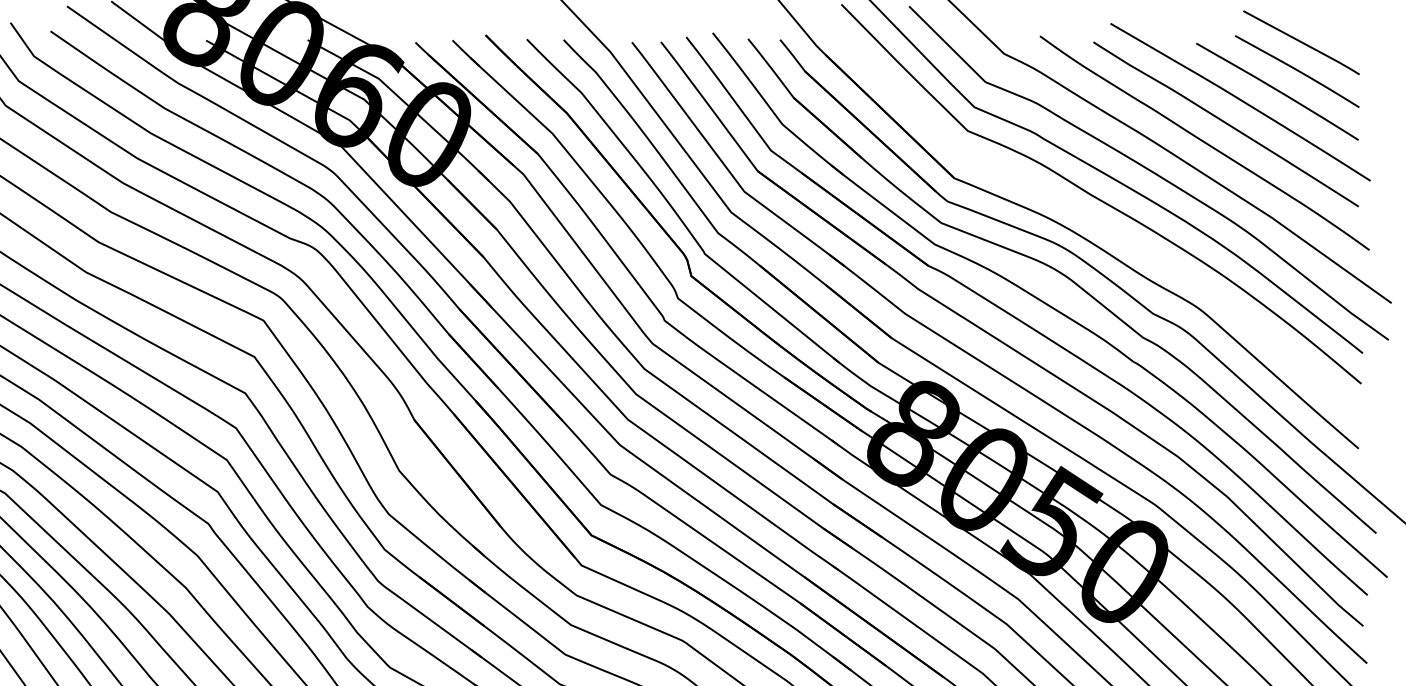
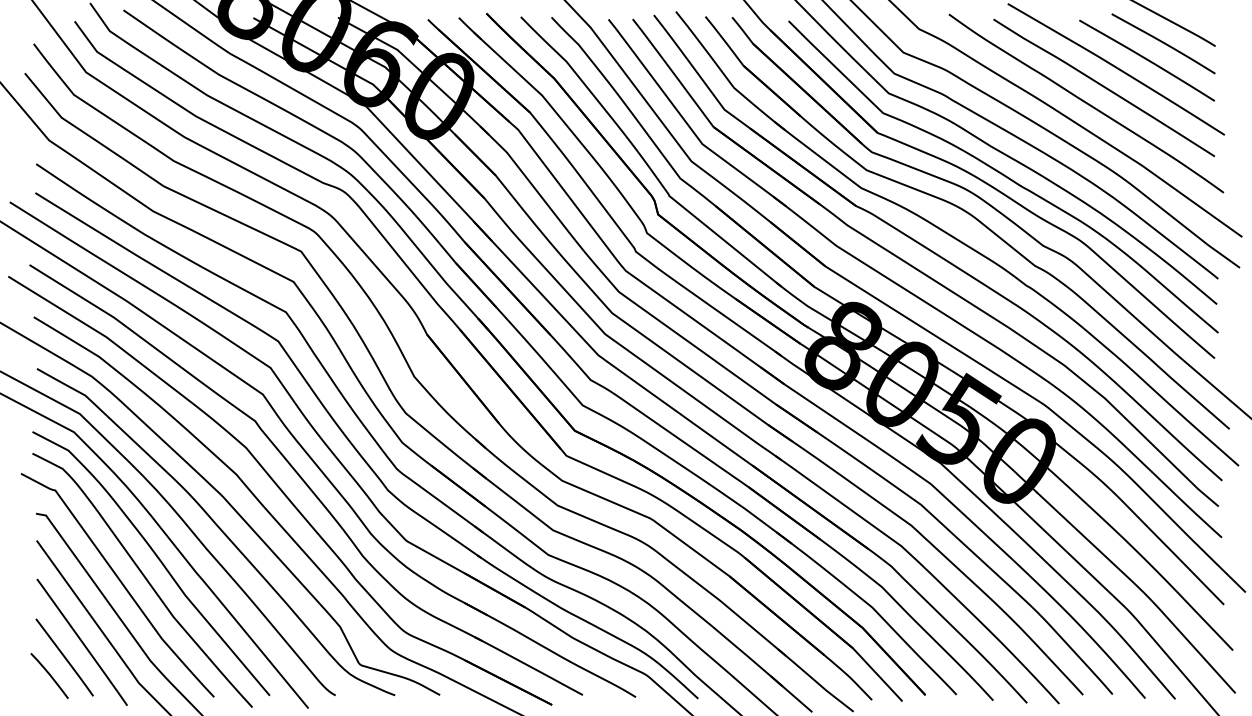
curve: (1105, 230) -> (1003, 176), added

